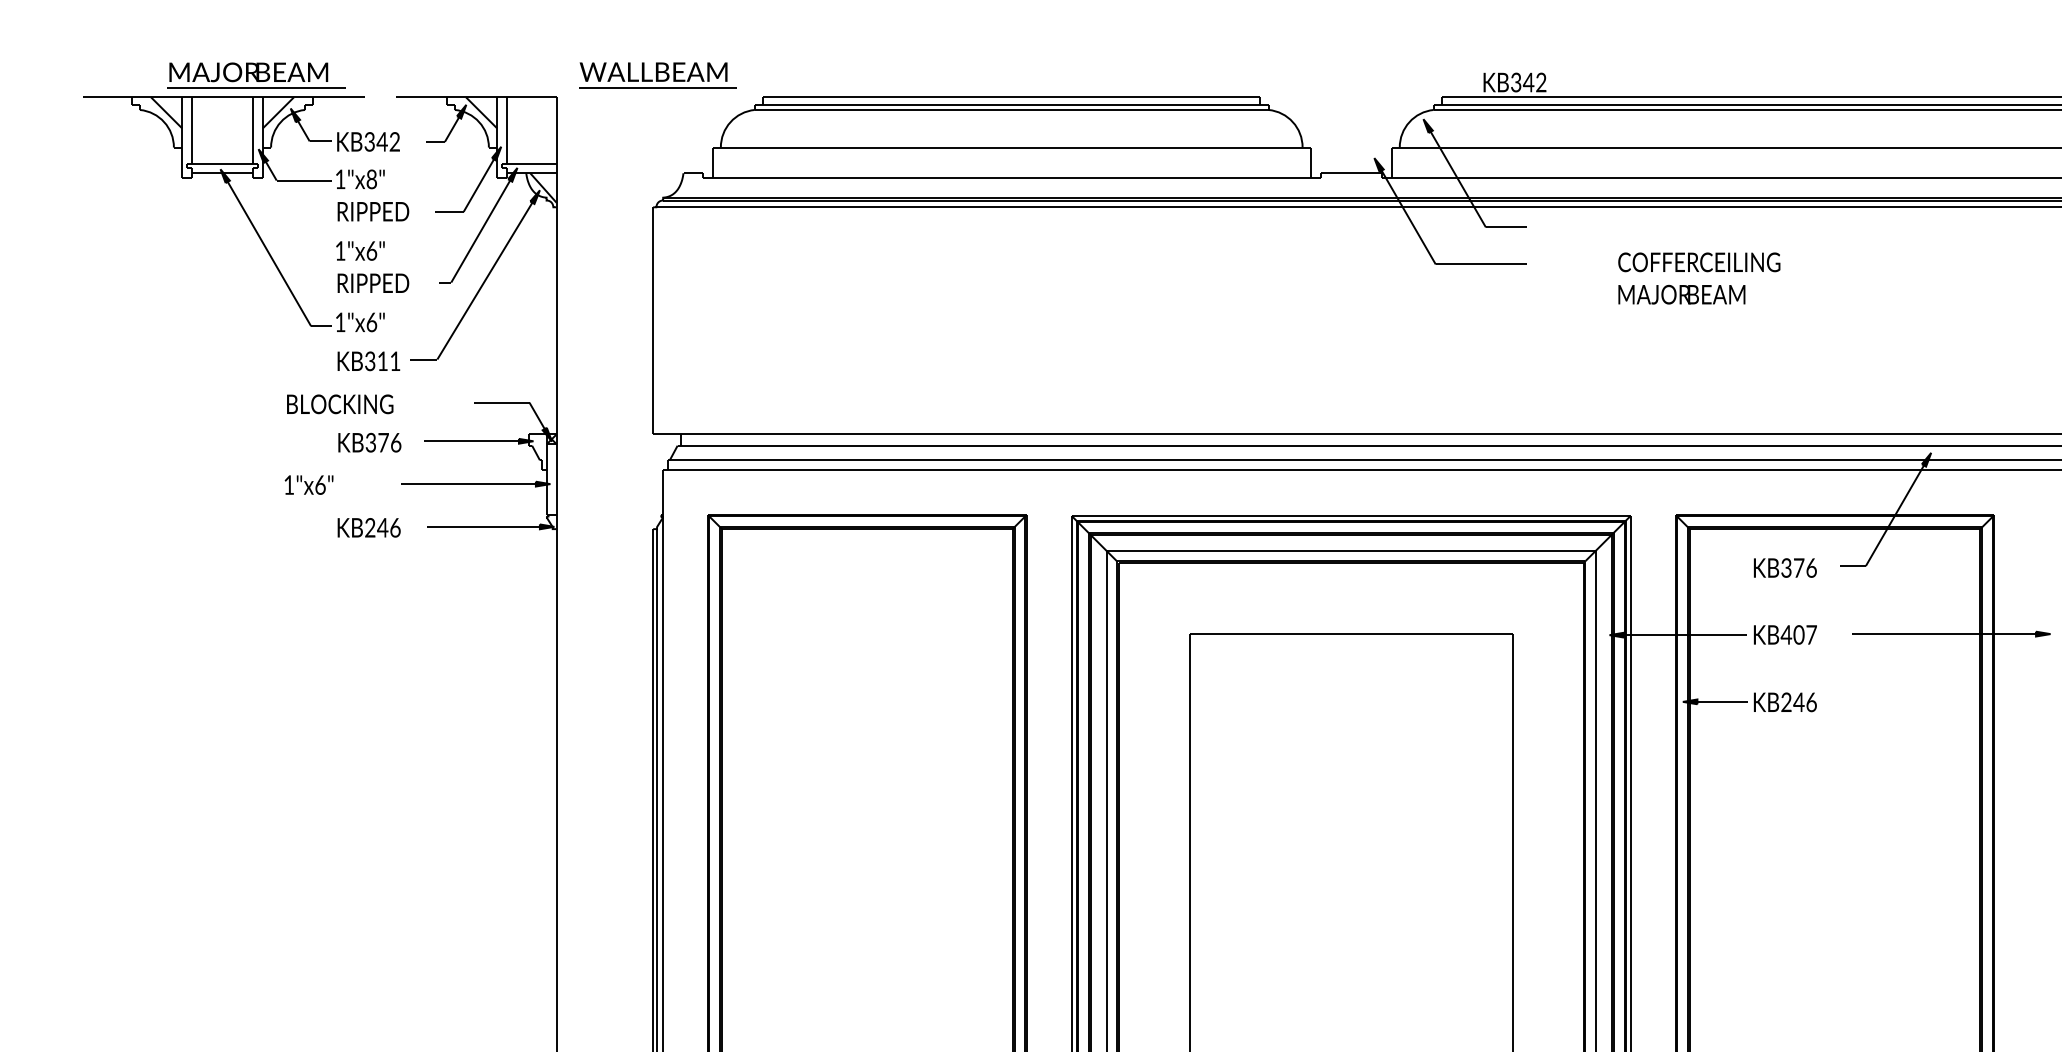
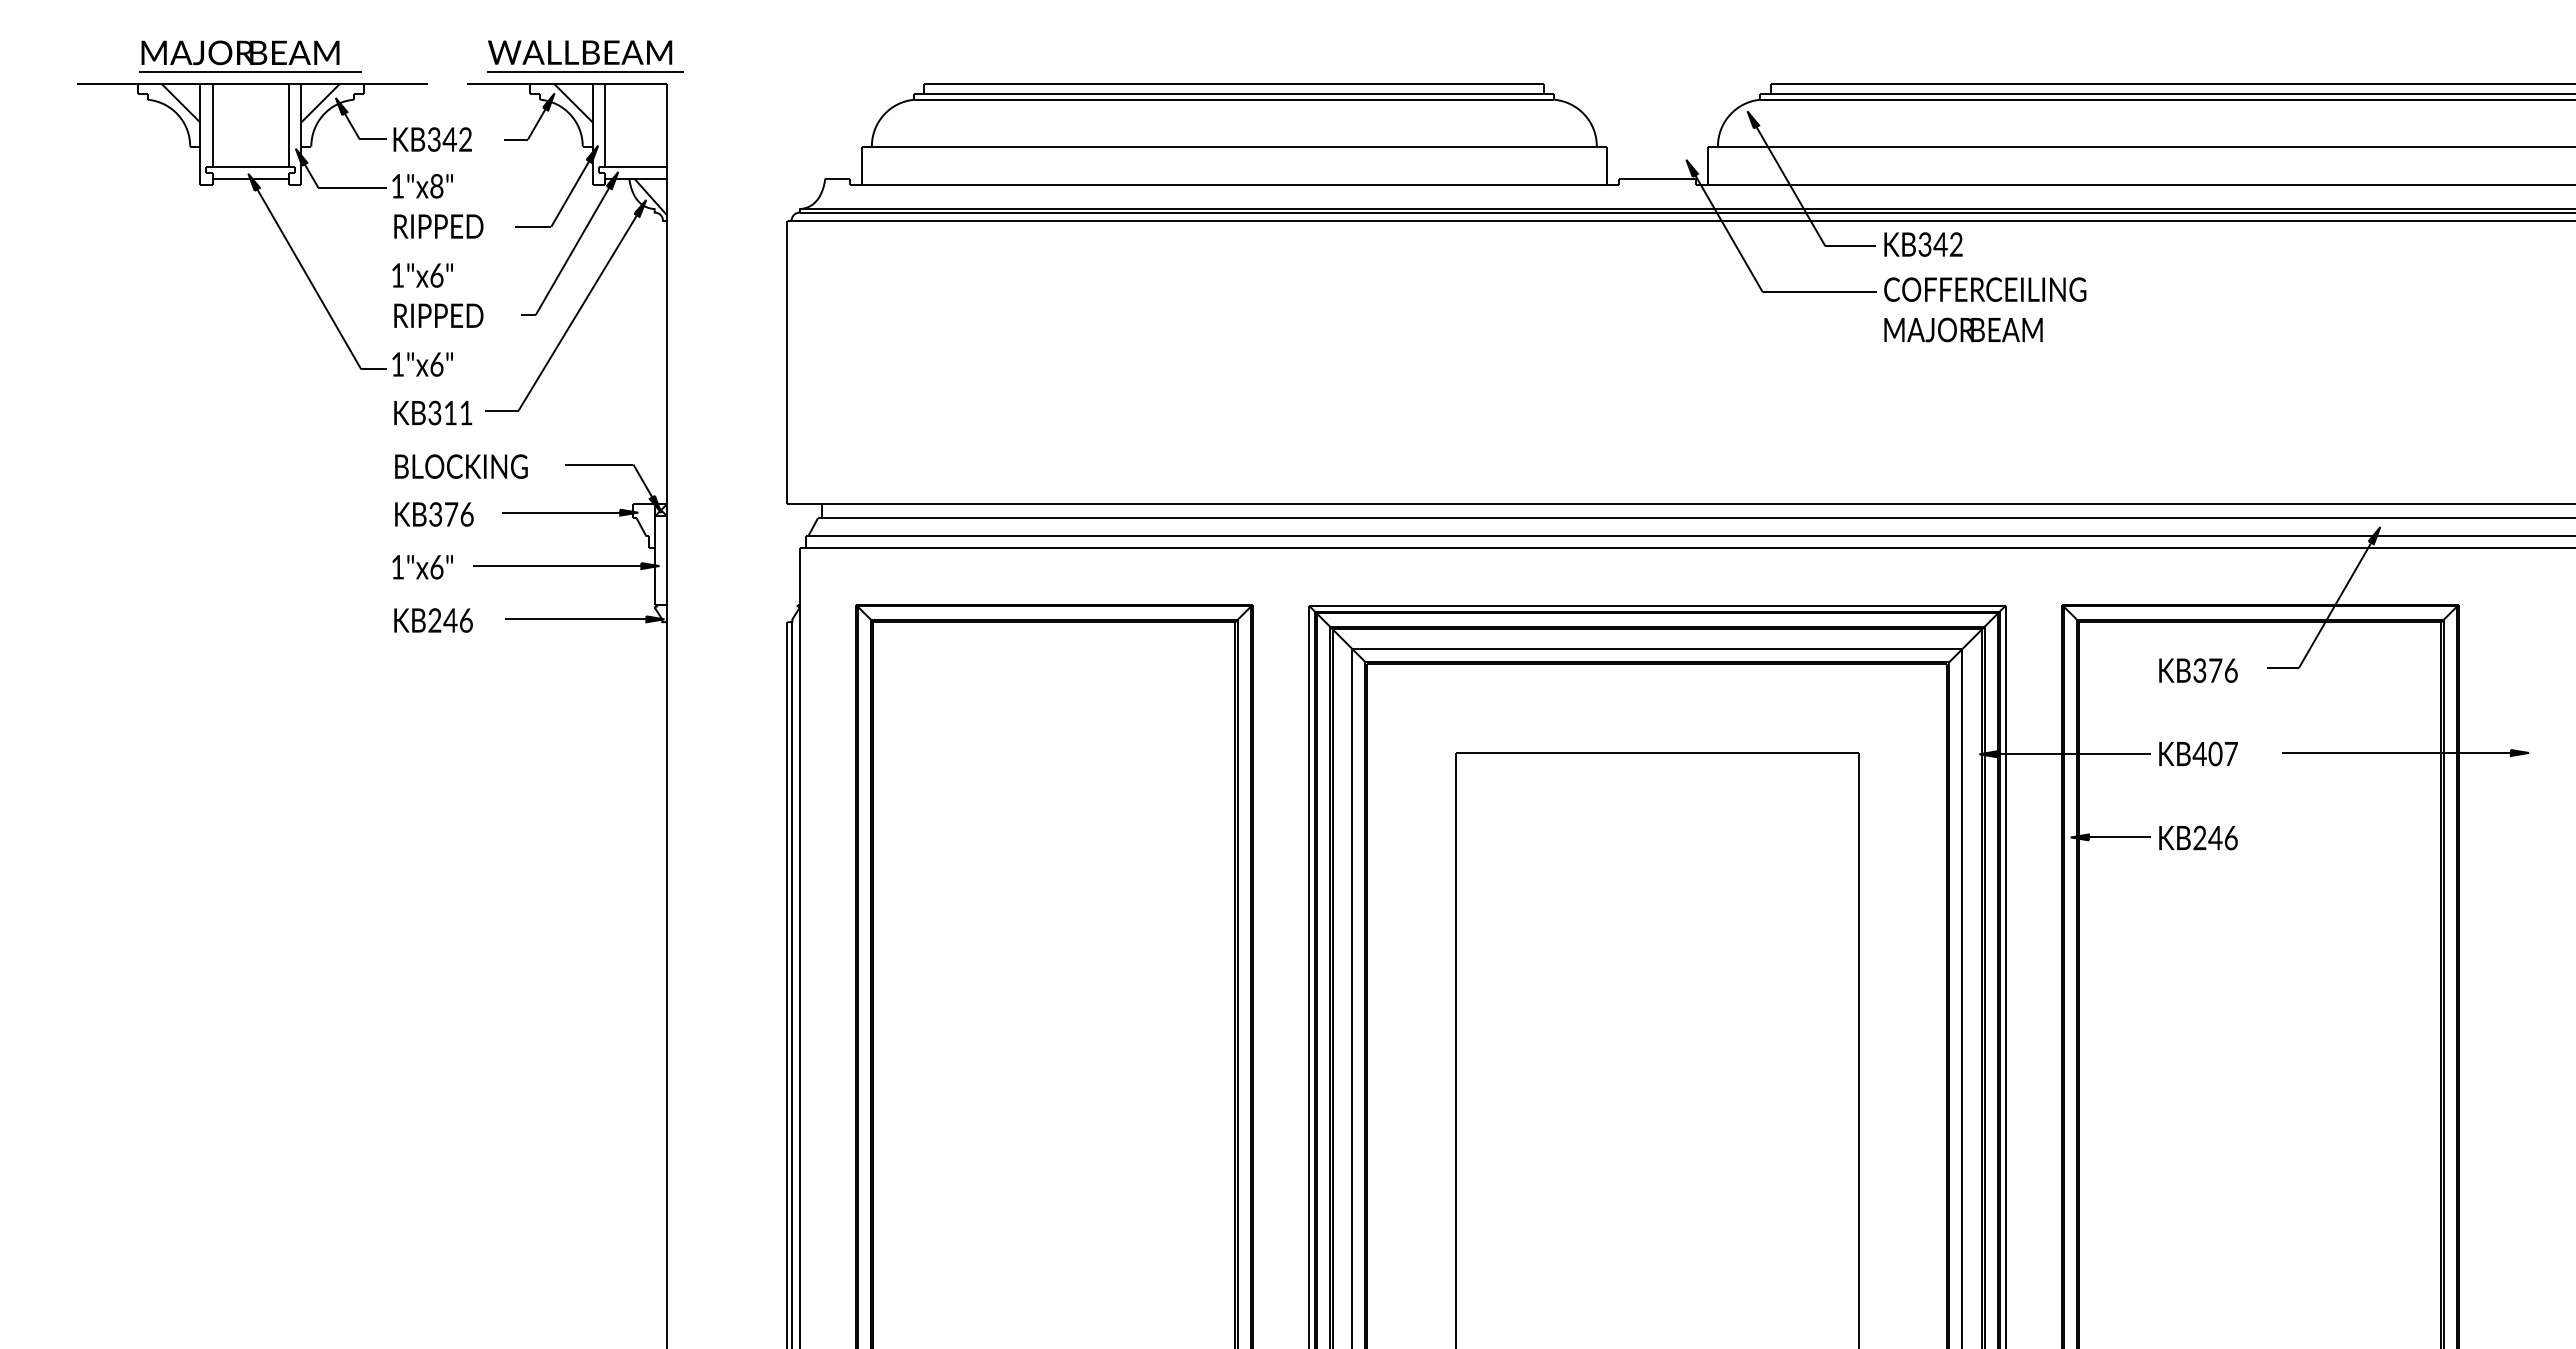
part: (256, 75) -> (250, 56), moved
part: (657, 75) -> (585, 56), moved
text: (1514, 82) -> (1923, 244), moved
text: (1699, 278) -> (1985, 309), moved
text: (340, 404) -> (461, 466), moved
text: (308, 485) -> (422, 567), moved

